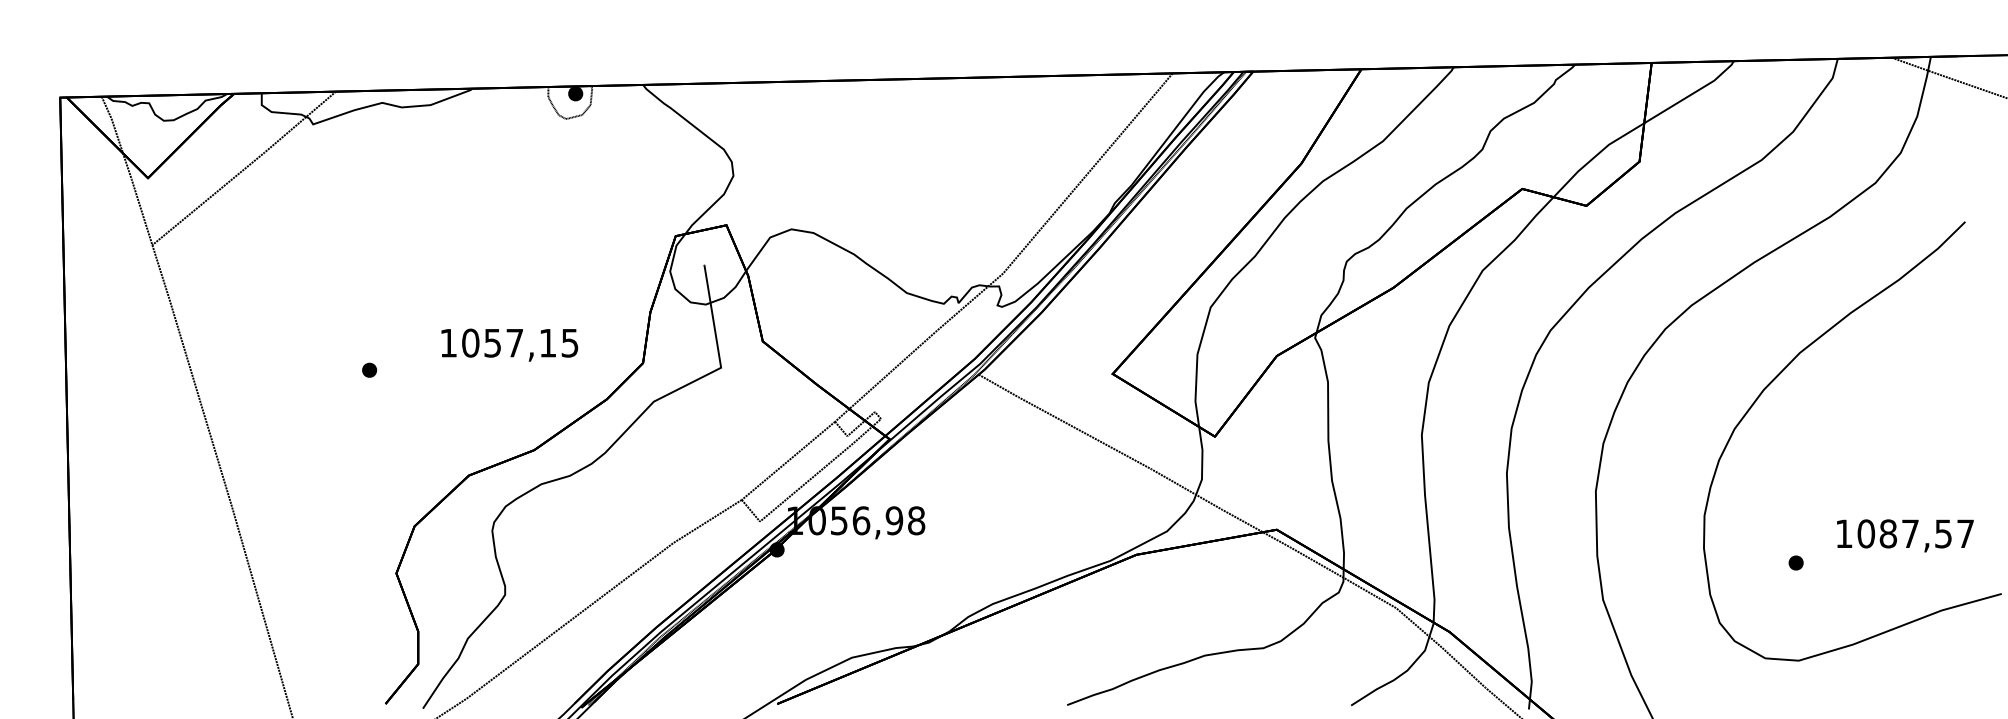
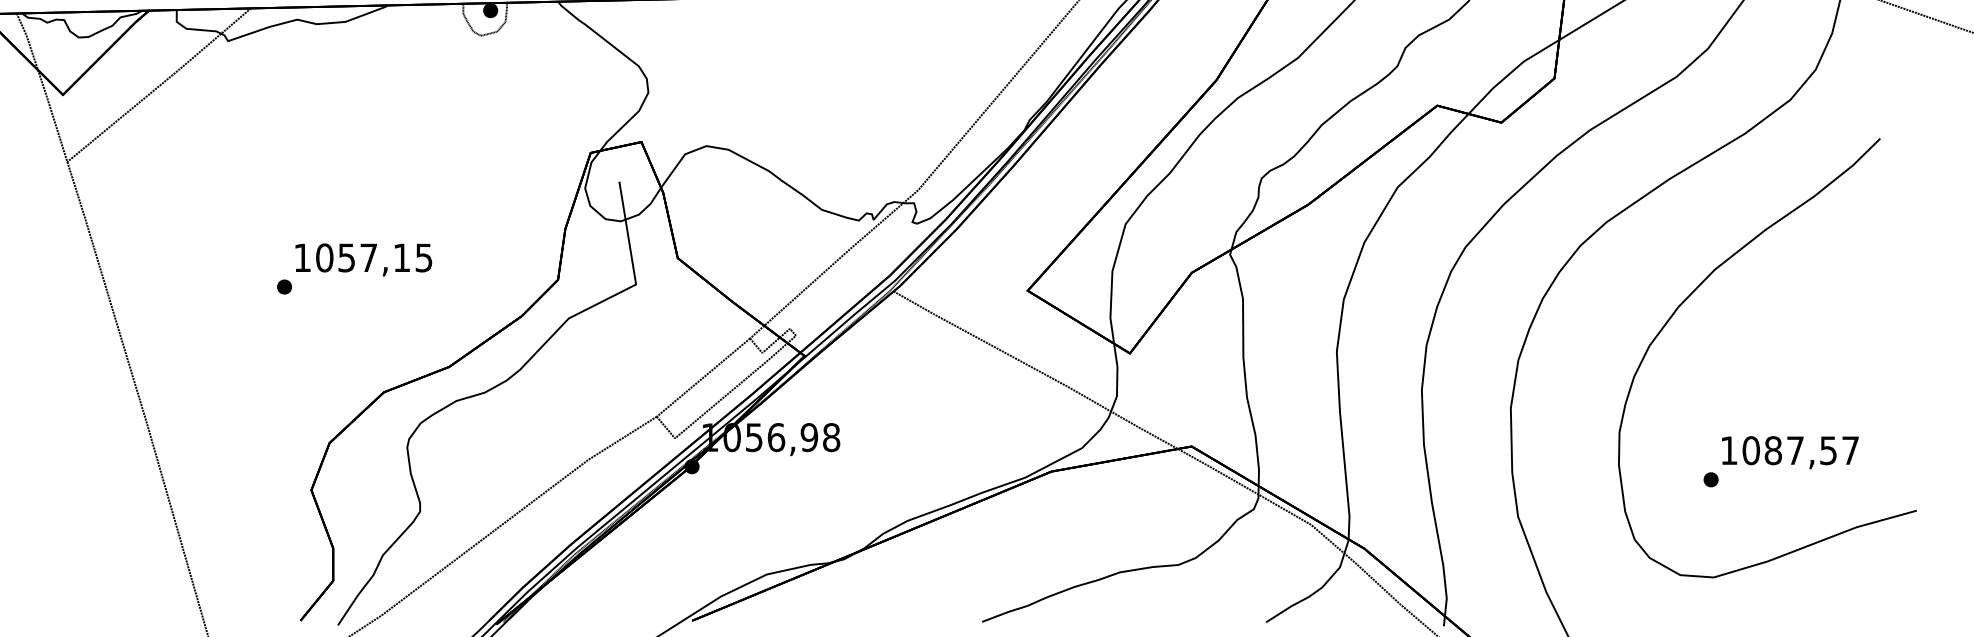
text: (509, 344) -> (363, 259), moved
text: (1905, 535) -> (1790, 452), moved

